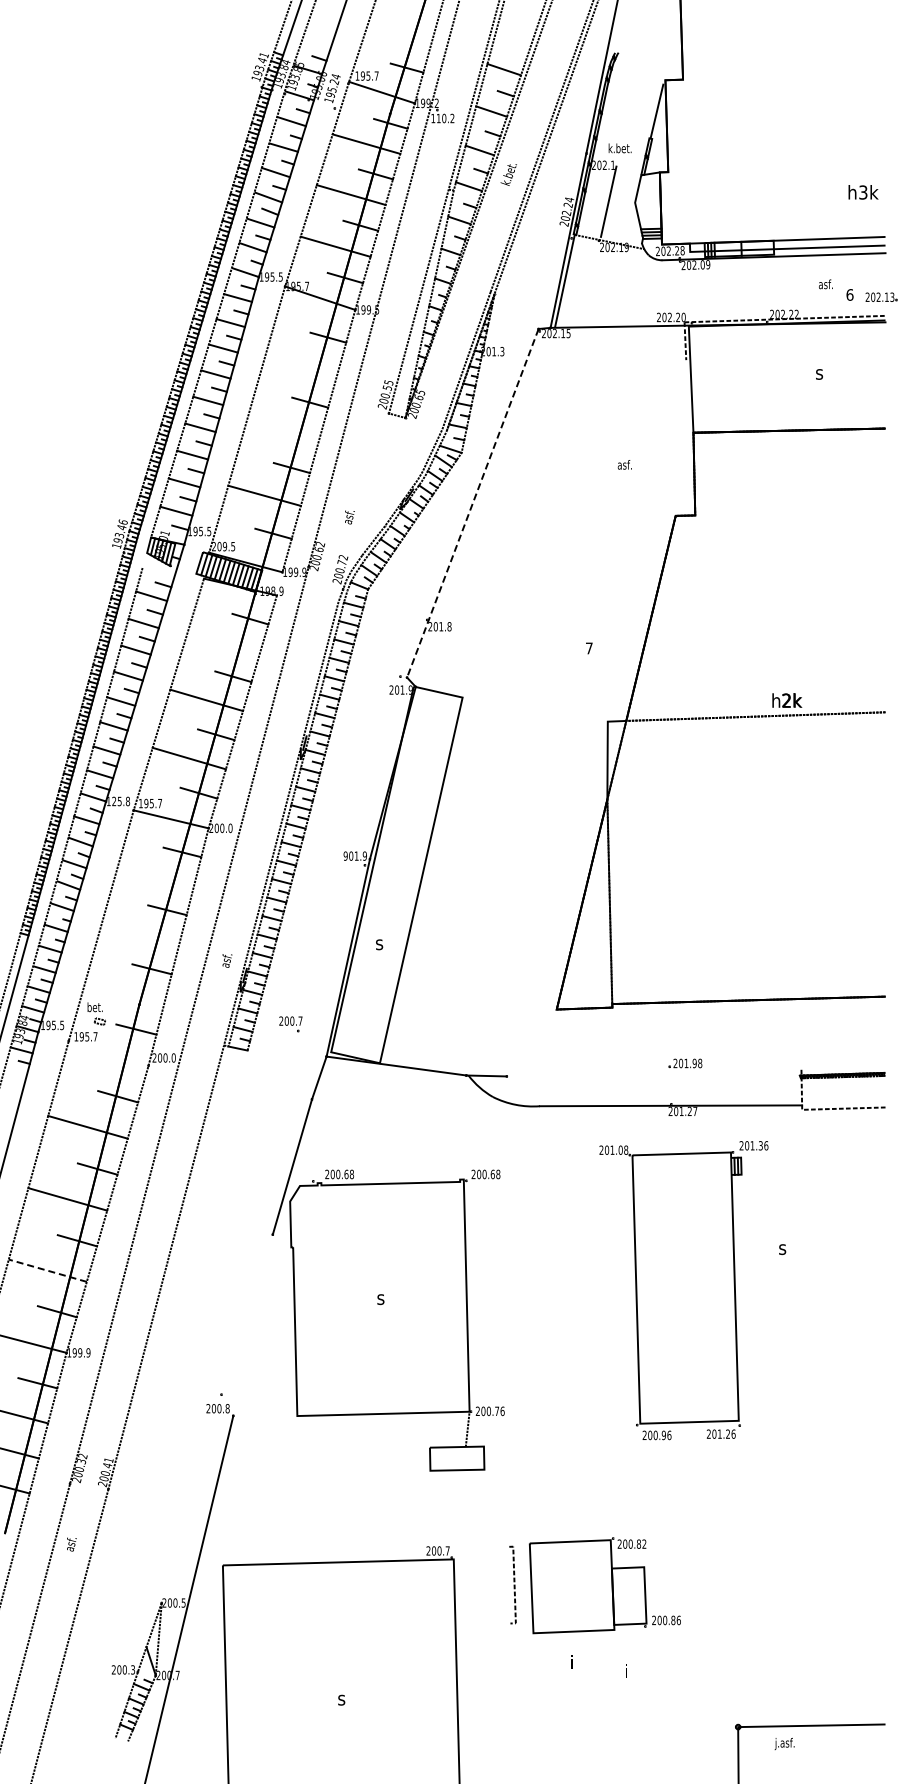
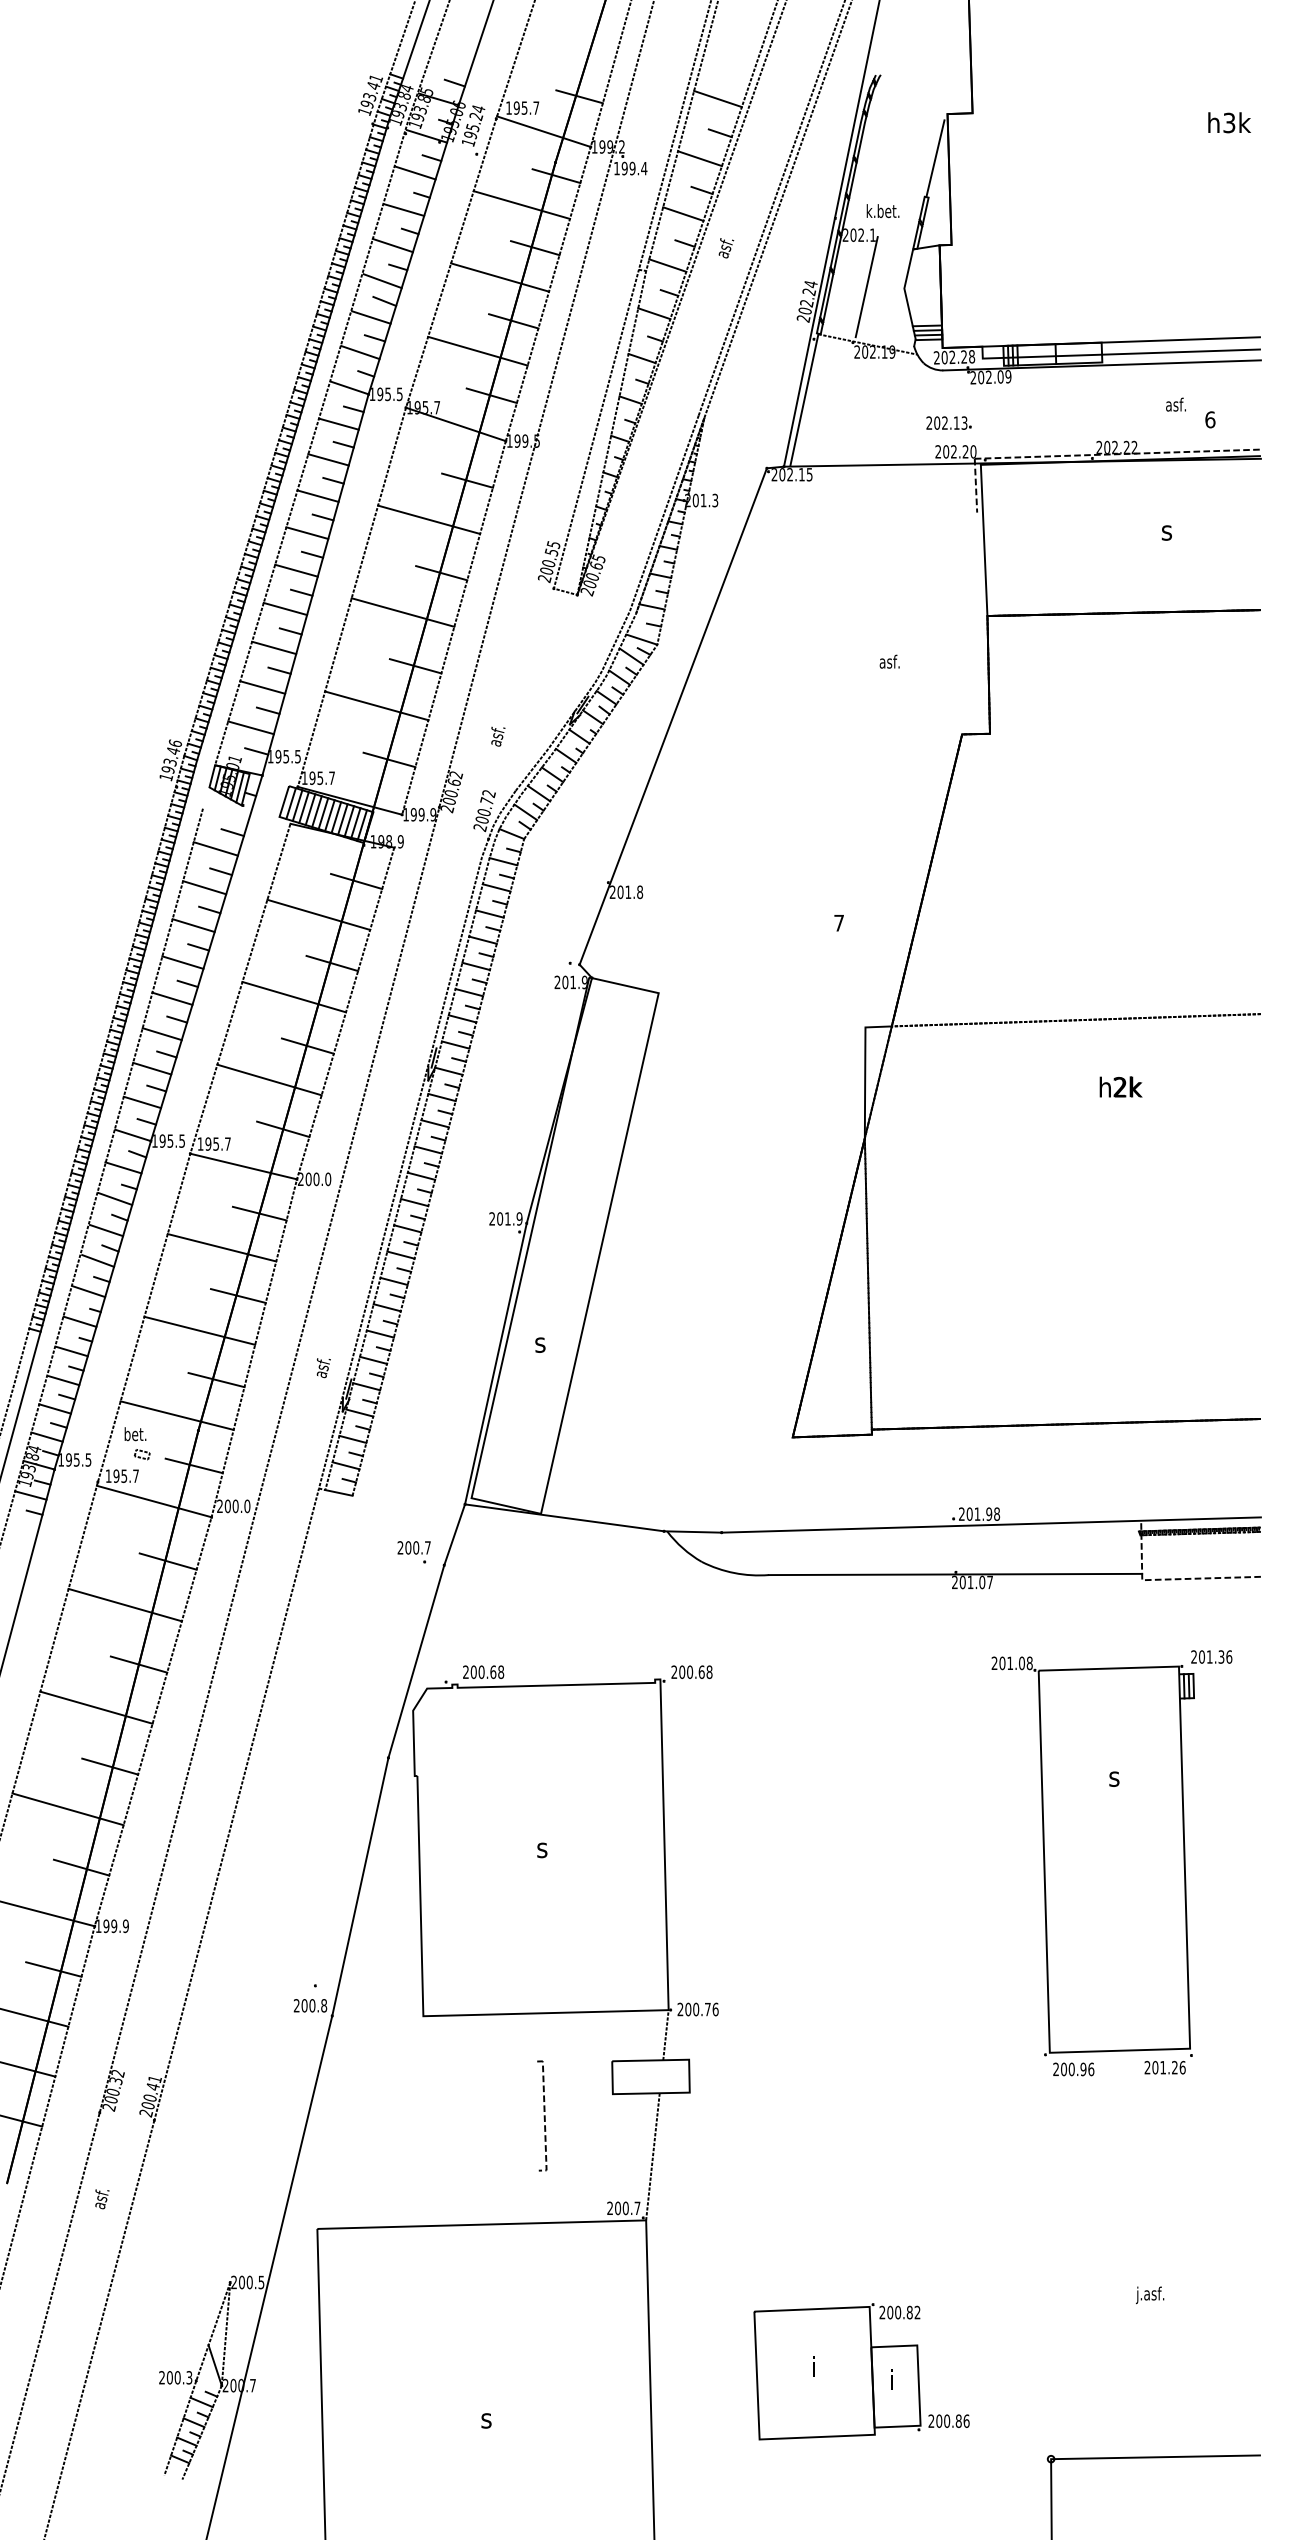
text: (445, 118) -> (634, 168), 110.2 -> 199.4
text: (508, 174) -> (724, 248), k.bet. -> asf.
text: (863, 192) -> (1229, 122), moved
part: (881, 296) -> (949, 422), moved
line: (301, 365) -> (429, 520), added
line: (283, 430) -> (403, 612), added
line: (472, 503) -> (672, 716), dashed -> solid
text: (223, 546) -> (318, 778), 209.5 -> 195.7
line: (223, 642) -> (318, 914), added
text: (787, 700) -> (1121, 1087), moved
text: (121, 801) -> (172, 1141), 125.8 -> 195.5
text: (345, 855) -> (491, 1218), 901.9 -> 201.9
line: (155, 876) -> (221, 1247), added
line: (140, 934) -> (200, 1330), added
line: (124, 994) -> (177, 1415), added
part: (290, 1024) -> (413, 1552), moved
line: (108, 1054) -> (154, 1501), added
line: (695, 1070) -> (990, 1524), added
text: (689, 1111) -> (981, 1582), 201.27 -> 201.07
line: (47, 1270) -> (67, 1808), dashed -> solid
part: (683, 1290) -> (1111, 1863), moved
line: (252, 1324) -> (359, 1885), added
line: (458, 1514) -> (652, 2156), added
line: (513, 1584) -> (543, 2115), moved
part: (604, 1585) -> (860, 2371), moved
text: (784, 1744) -> (1149, 2295), moved

